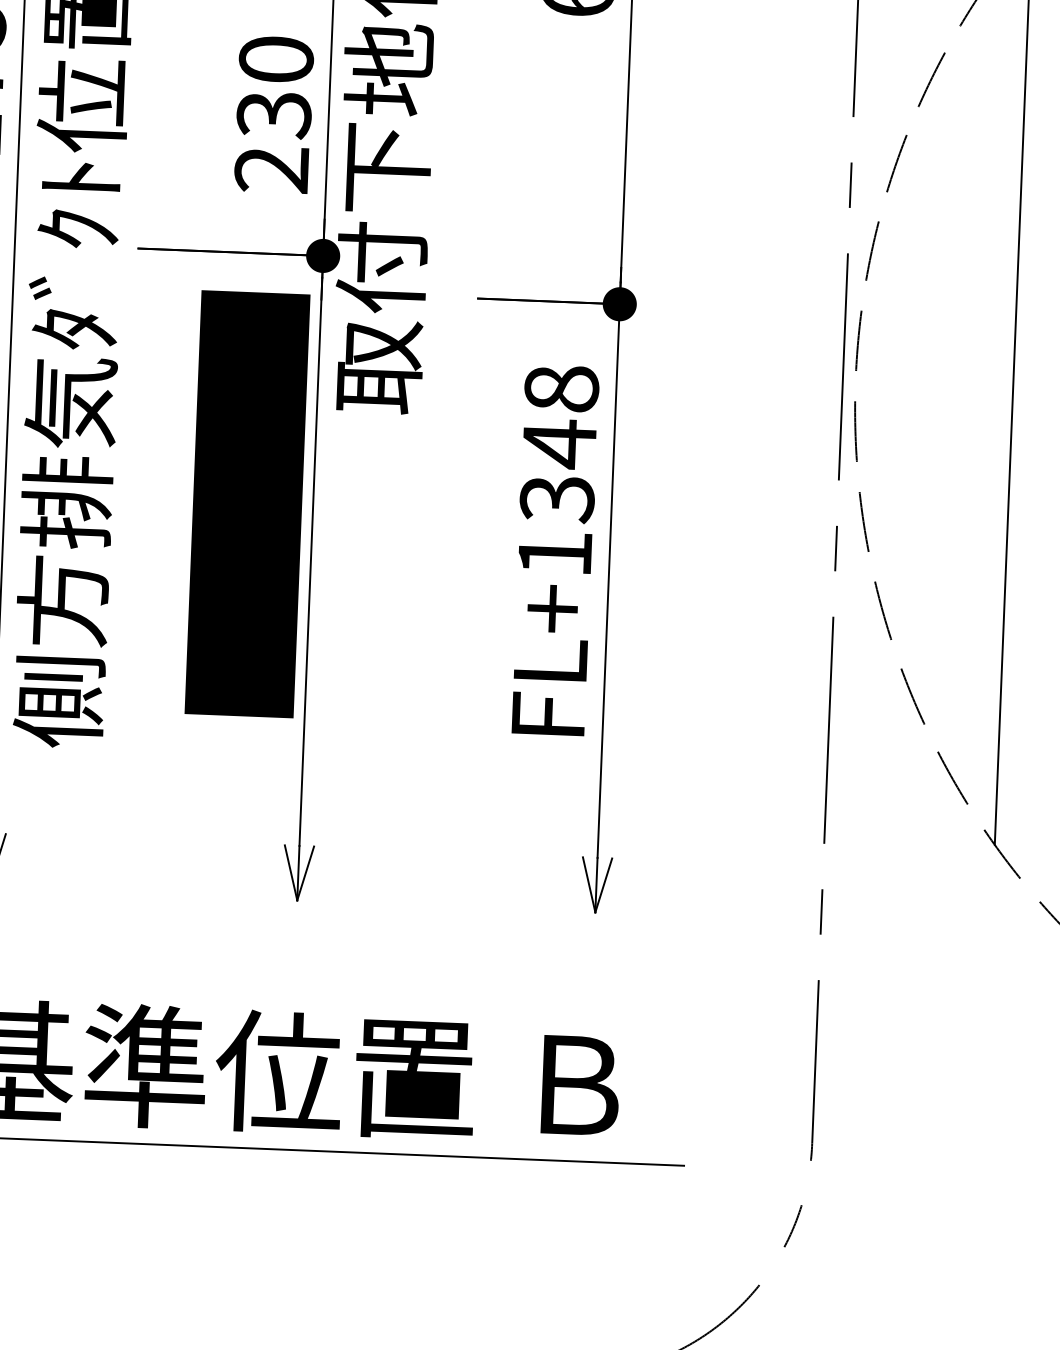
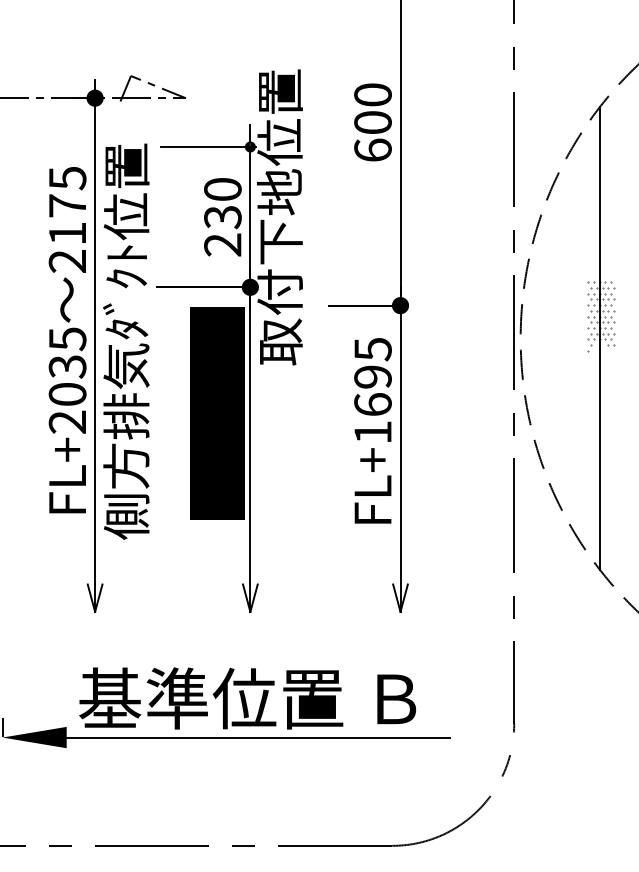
hatch: (1017, 341) -> (601, 316), added
text: (558, 442) -> (372, 376), FL+1348 -> FL+1695

